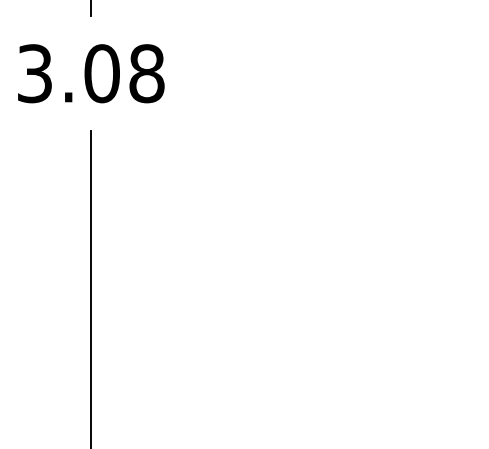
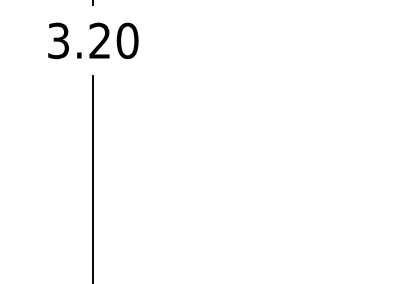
text: (124, 73) -> (113, 40), 3.08 -> 3.20

